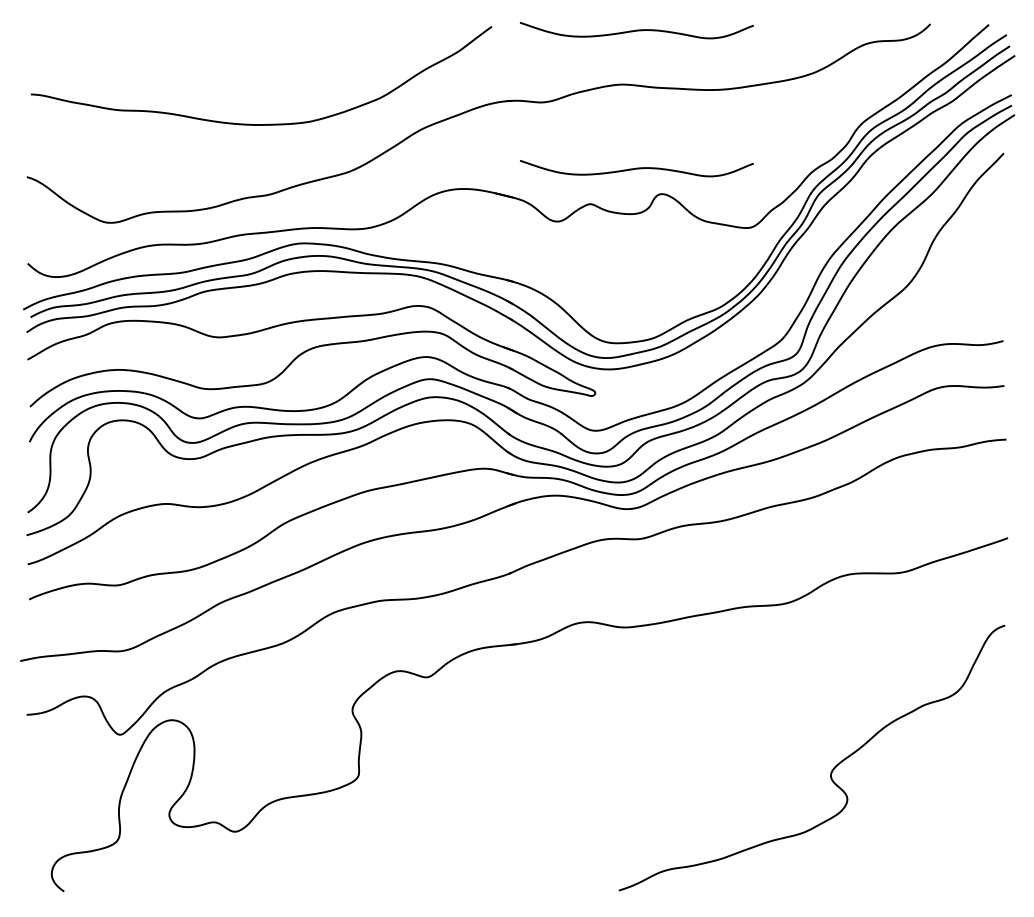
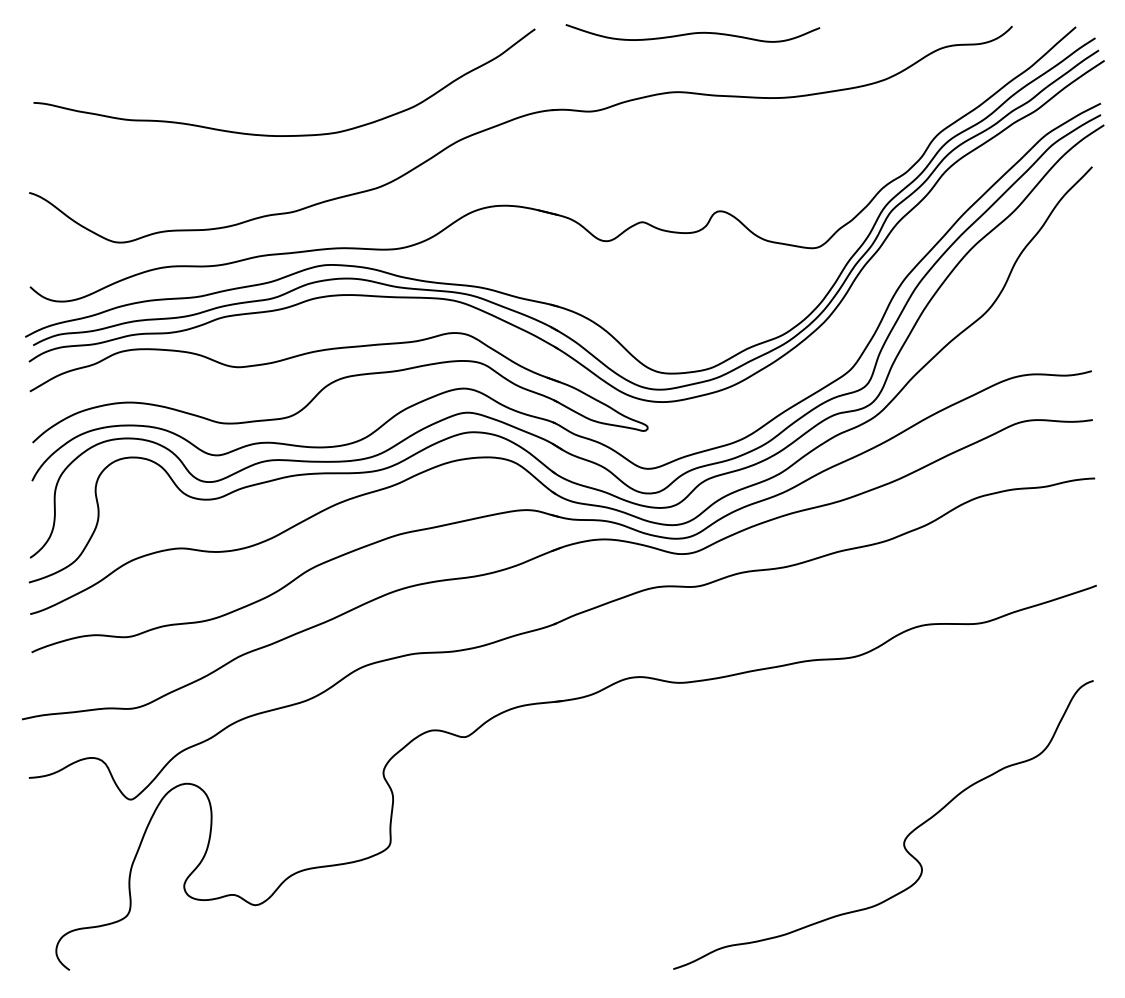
curve: (636, 168) -> (692, 183), removed

